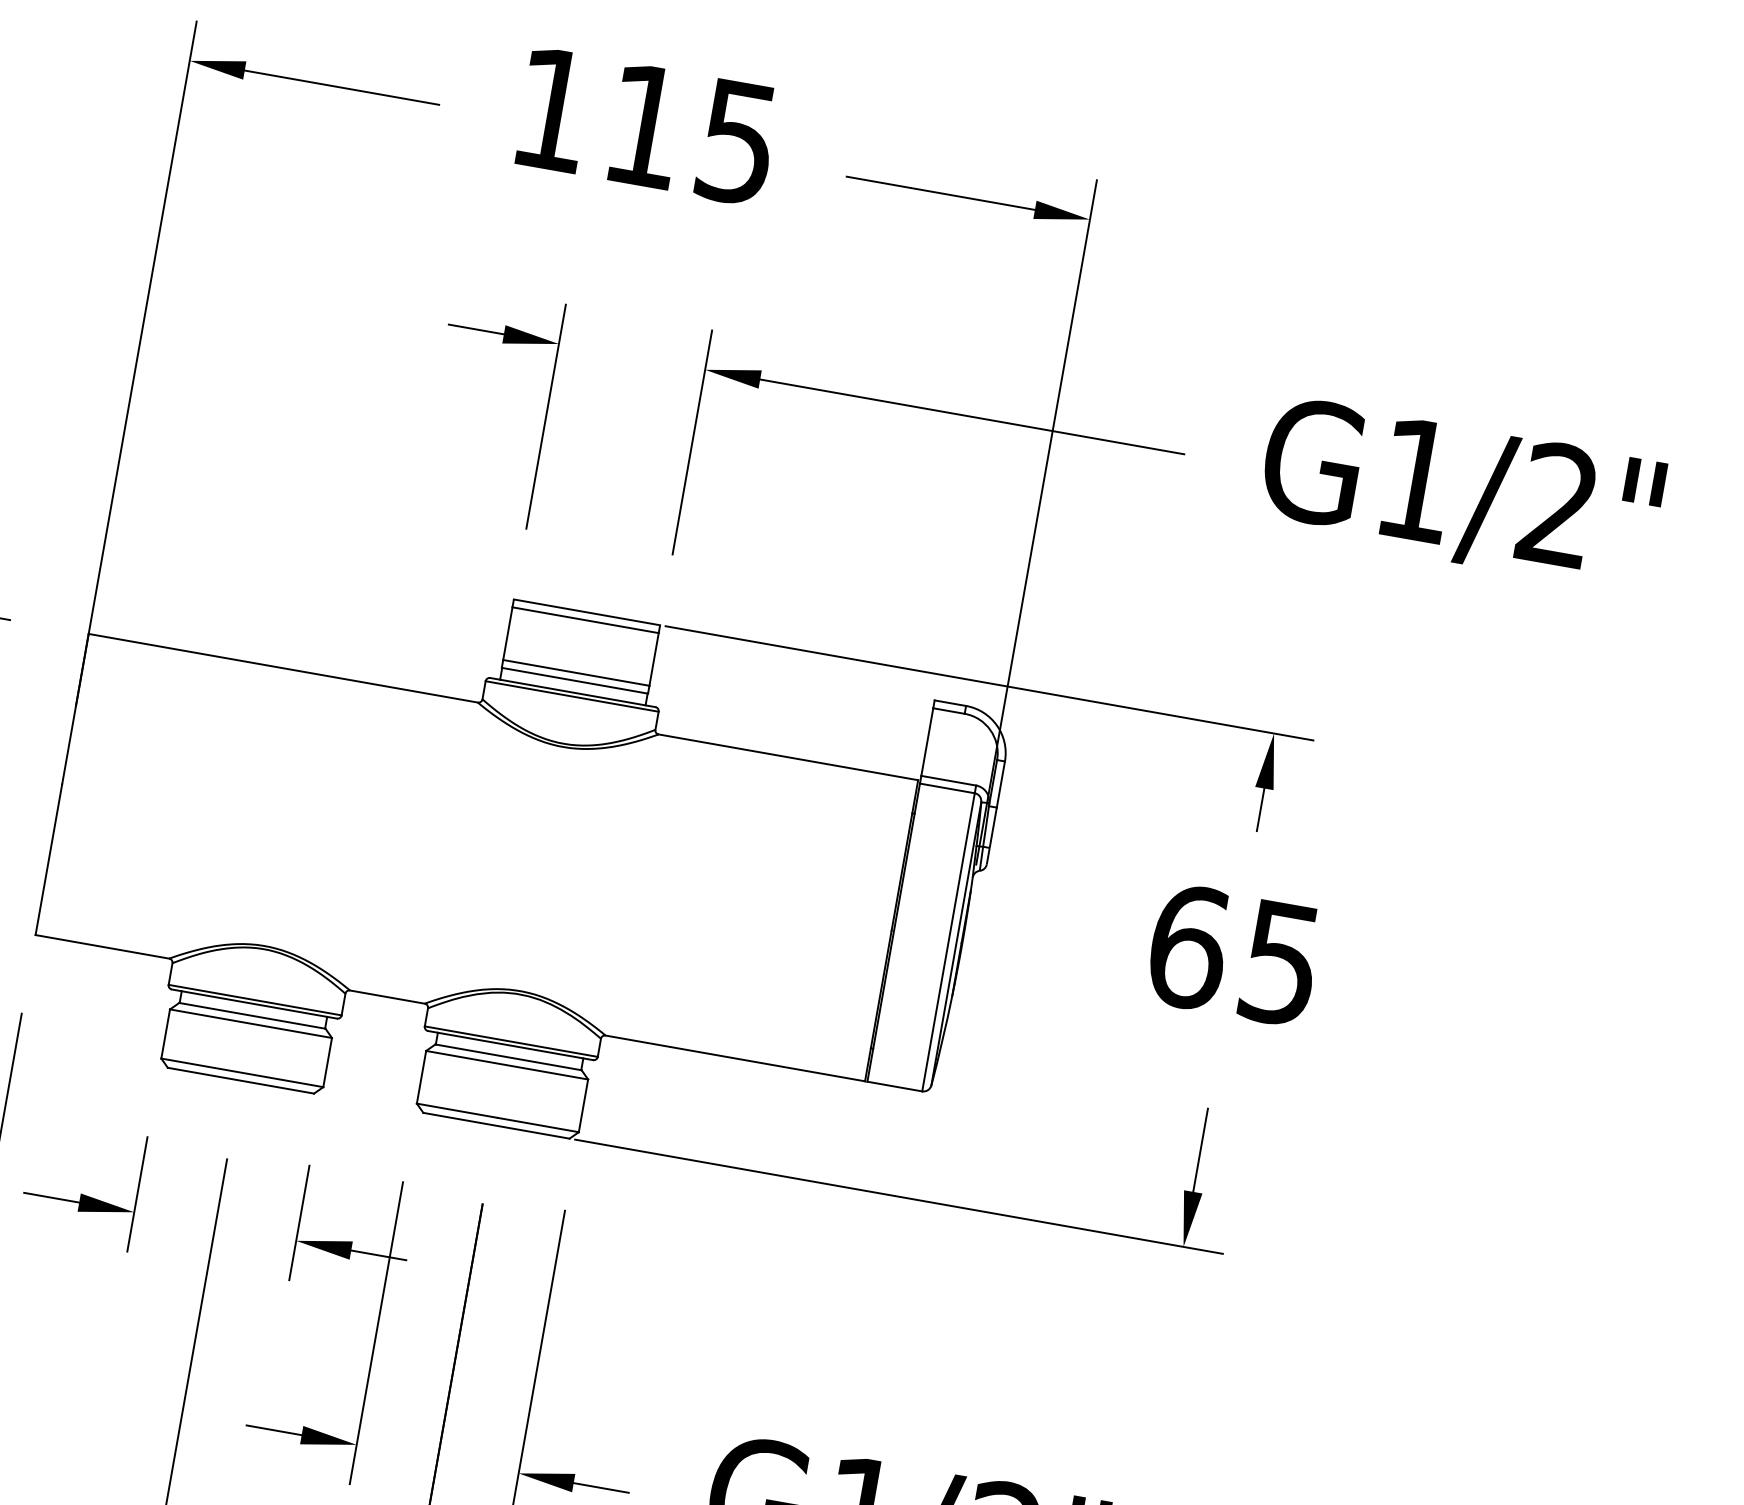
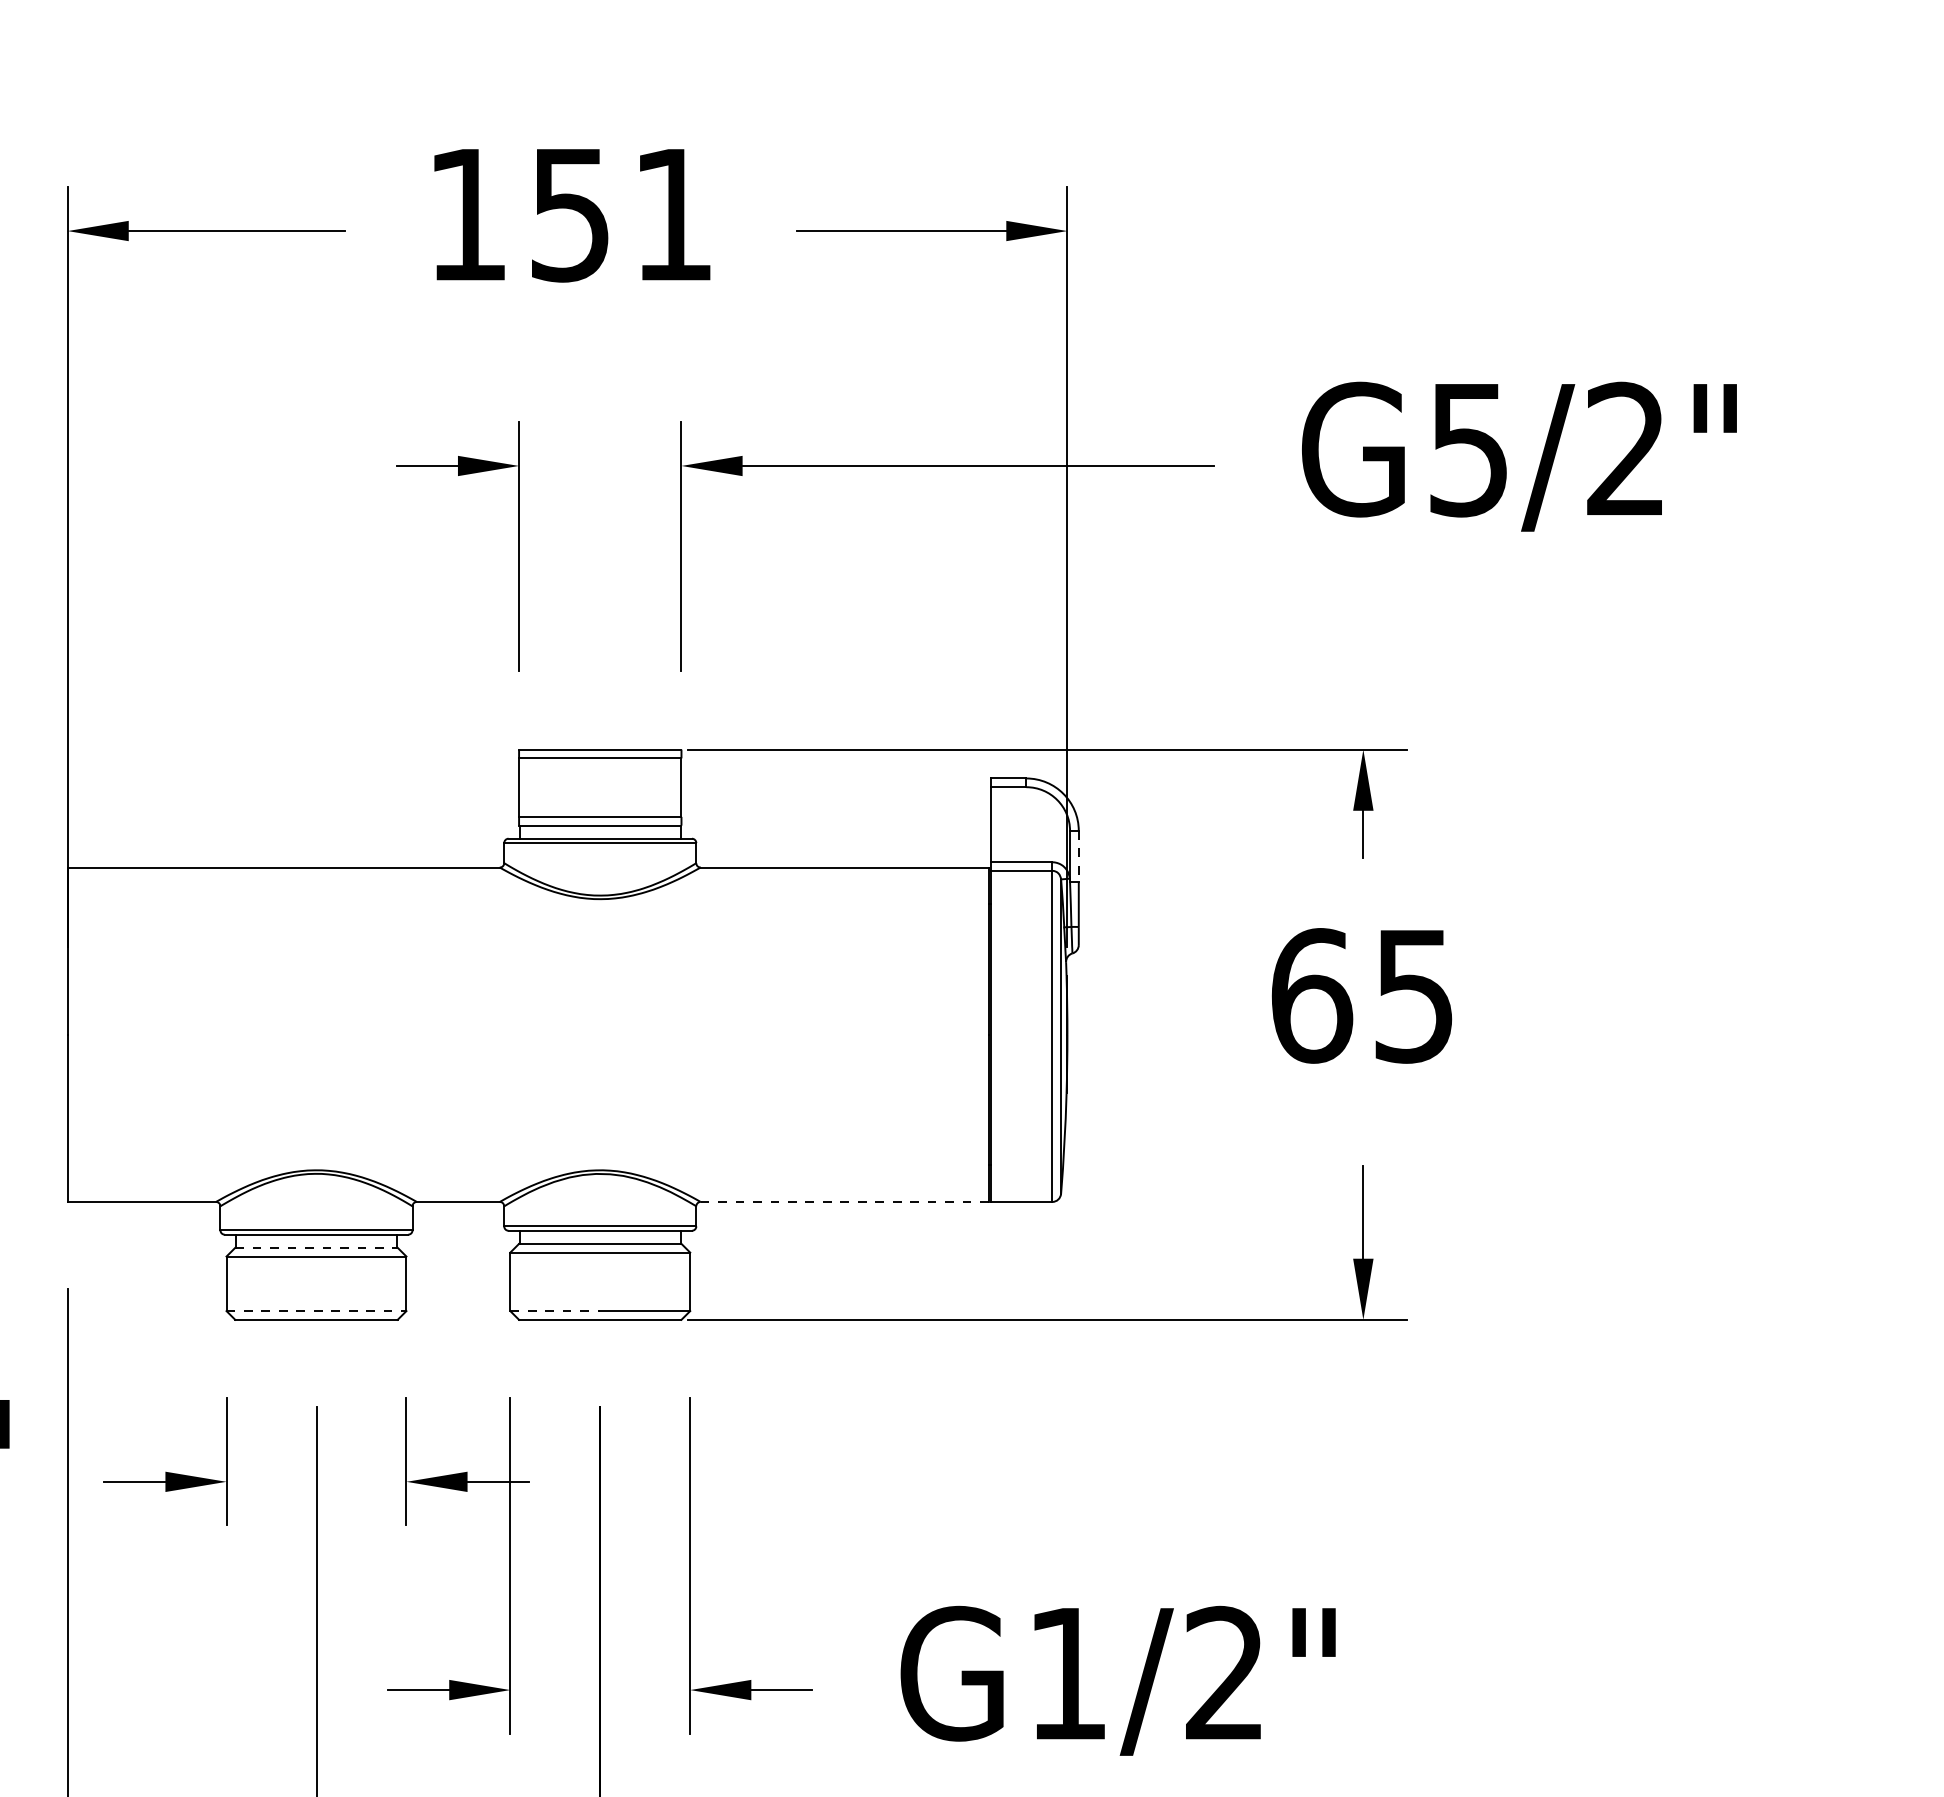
text: (690, 134) -> (621, 215), 115 -> 151
text: (1416, 480) -> (1468, 450), G1/2" -> G5/2"
line: (1000, 784) -> (1078, 856), solid -> dashed
line: (252, 1015) -> (316, 1247), solid -> dashed
line: (736, 1058) -> (845, 1201), solid -> dashed
line: (242, 1073) -> (316, 1311), solid -> dashed
line: (457, 1111) -> (555, 1311), solid -> dashed

